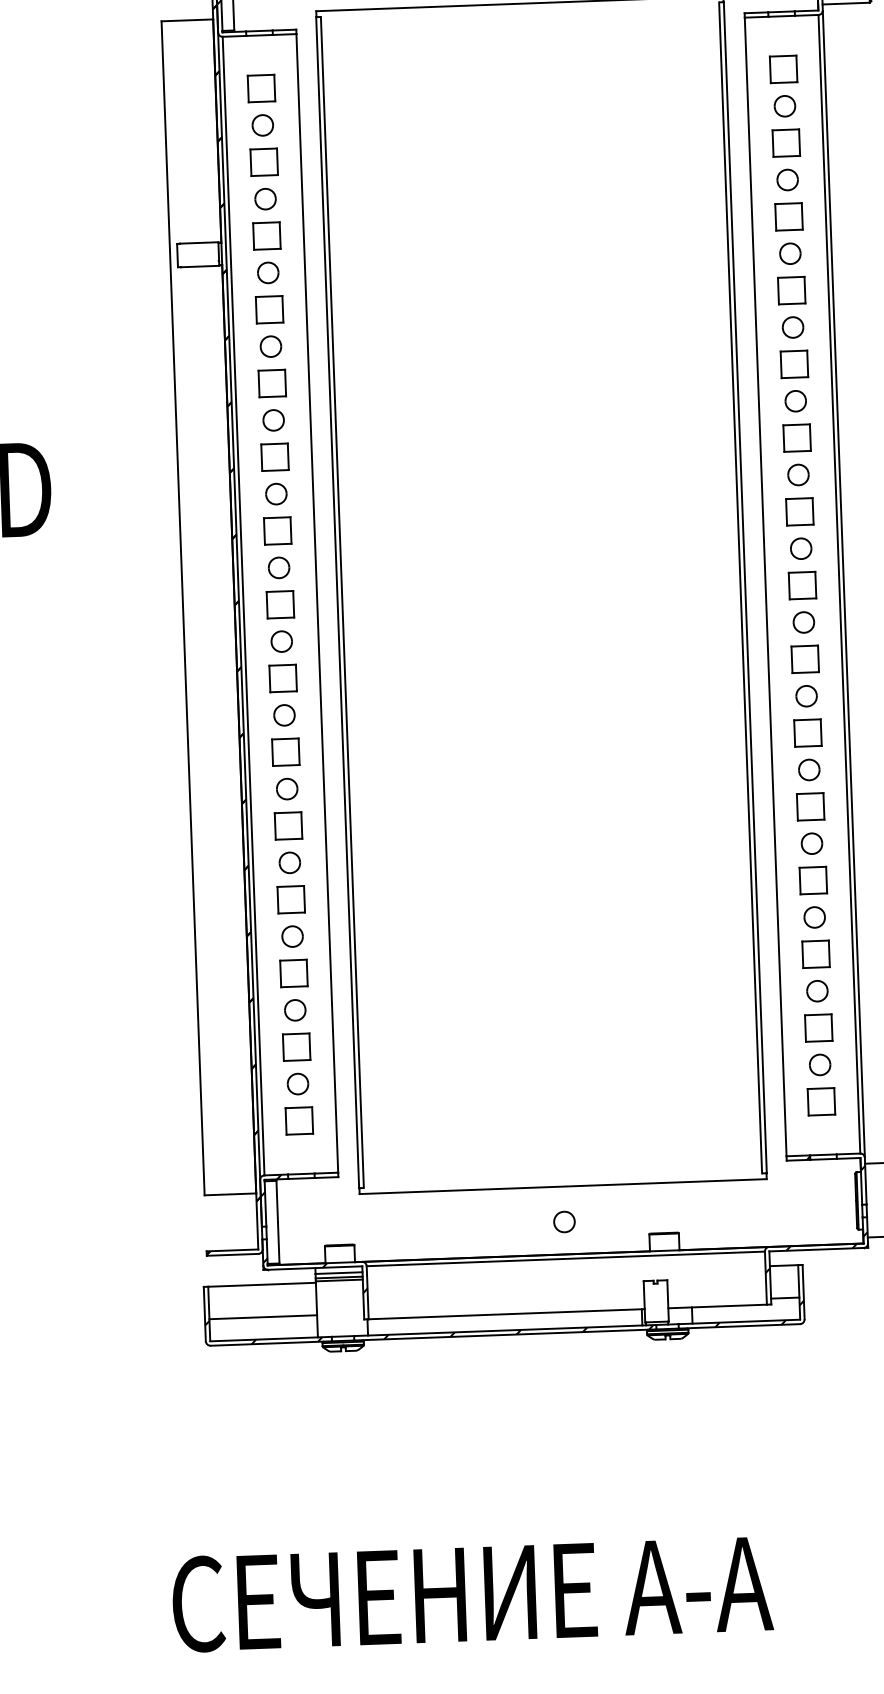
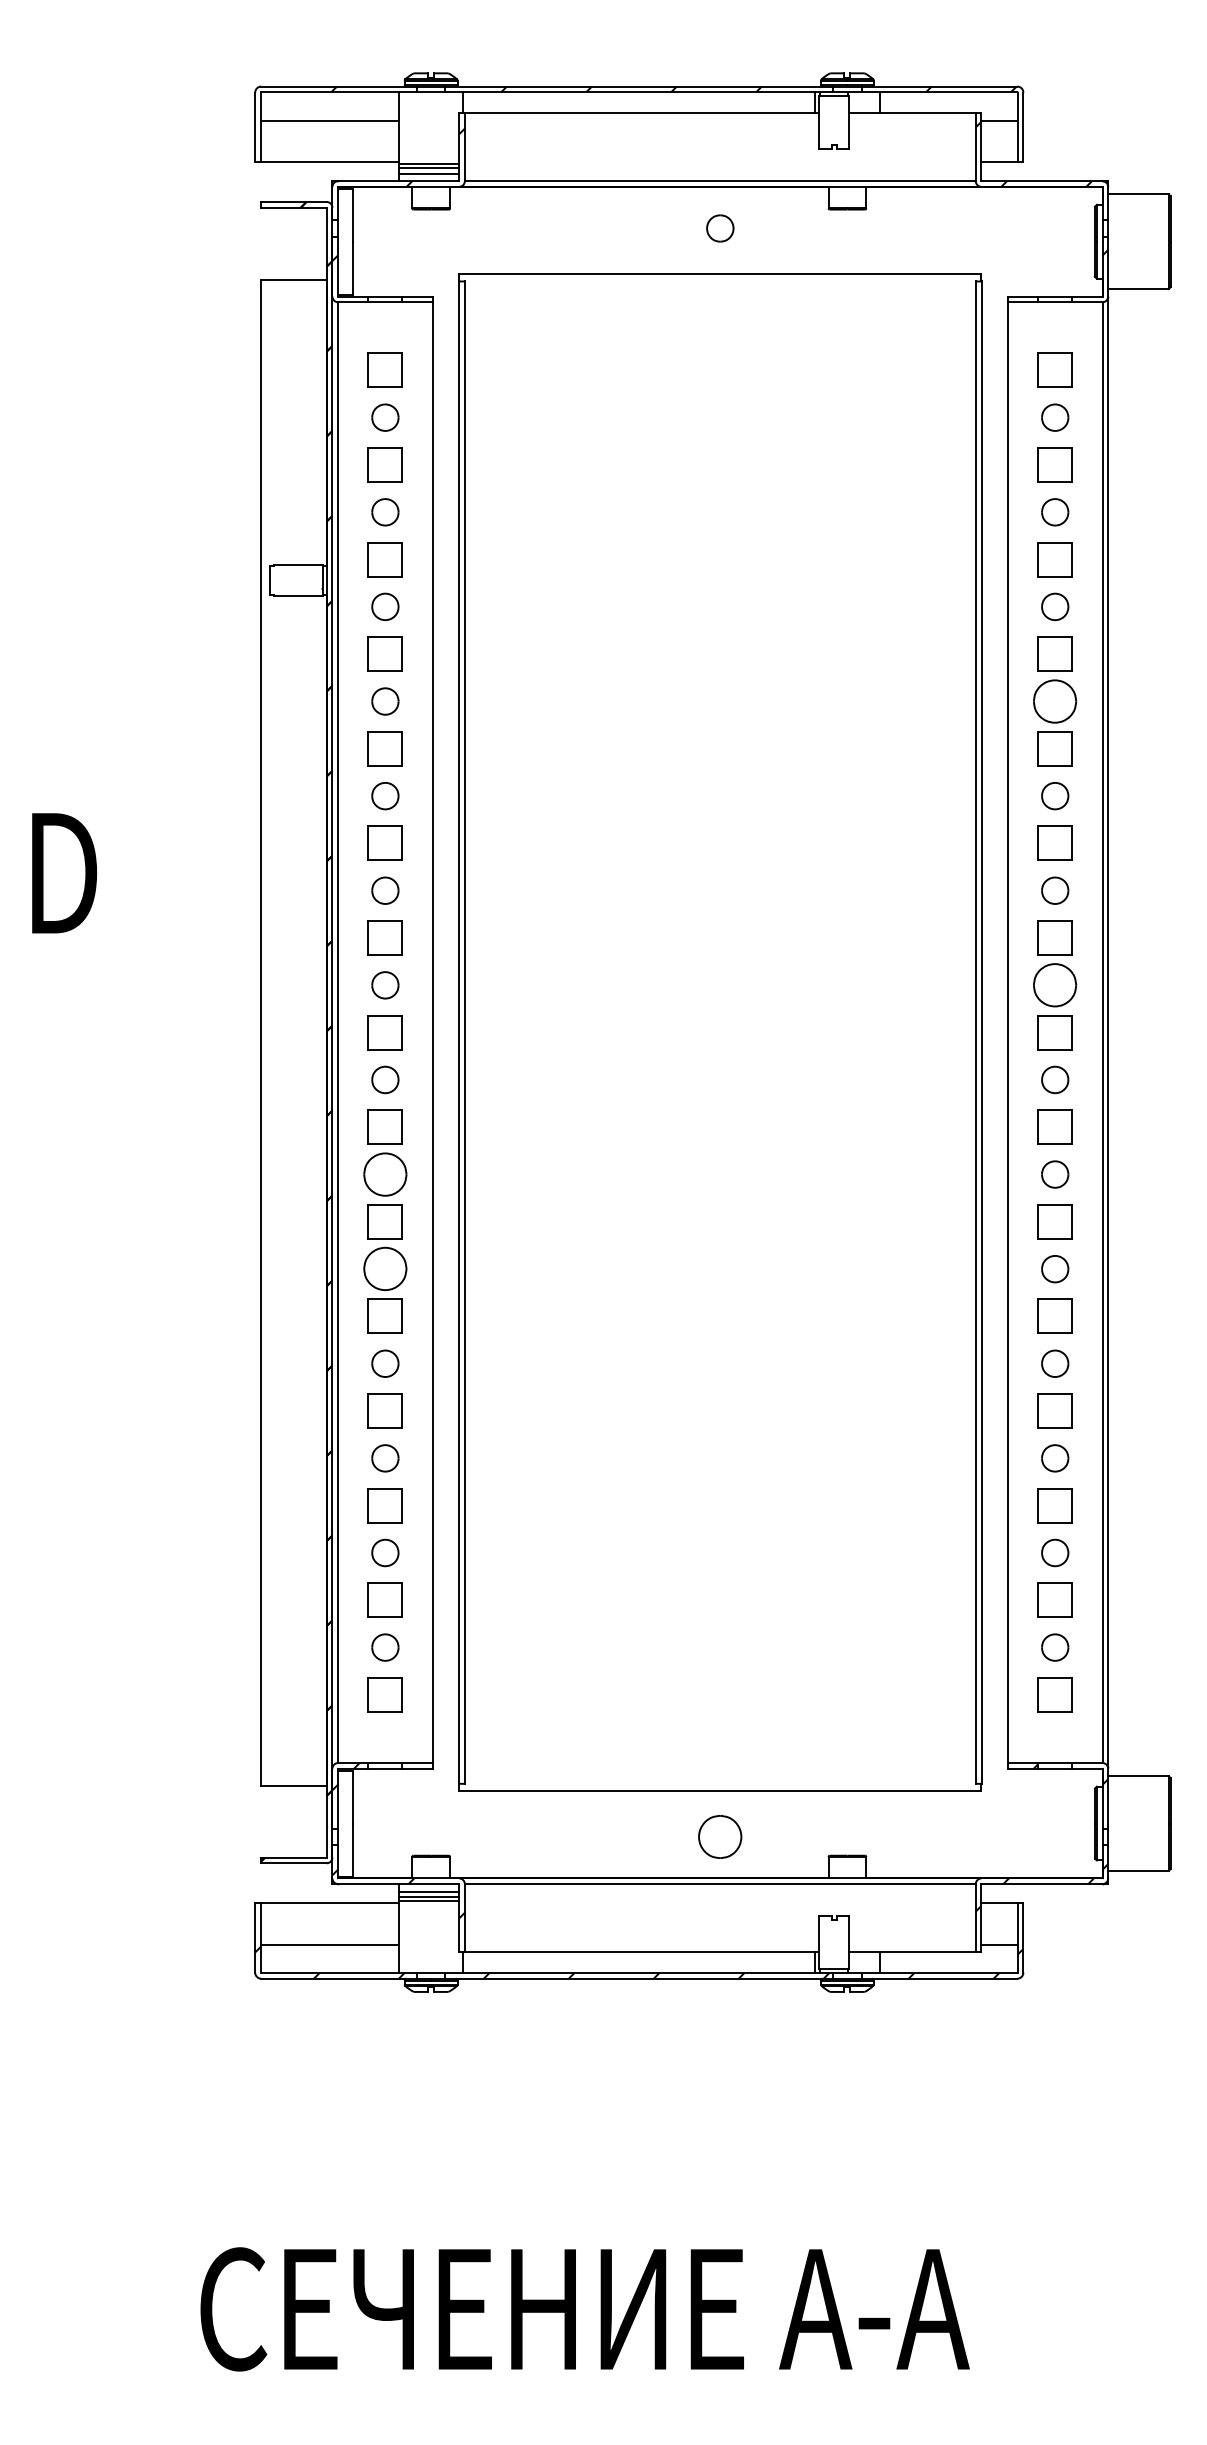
part: (793, 327) -> (1055, 701), size x1.6
part: (801, 548) -> (1055, 985), size x1.6
part: (284, 715) -> (385, 1174), size x1.6
part: (287, 789) -> (385, 1269), size x1.6
part: (564, 1221) -> (720, 1836), size x1.6

